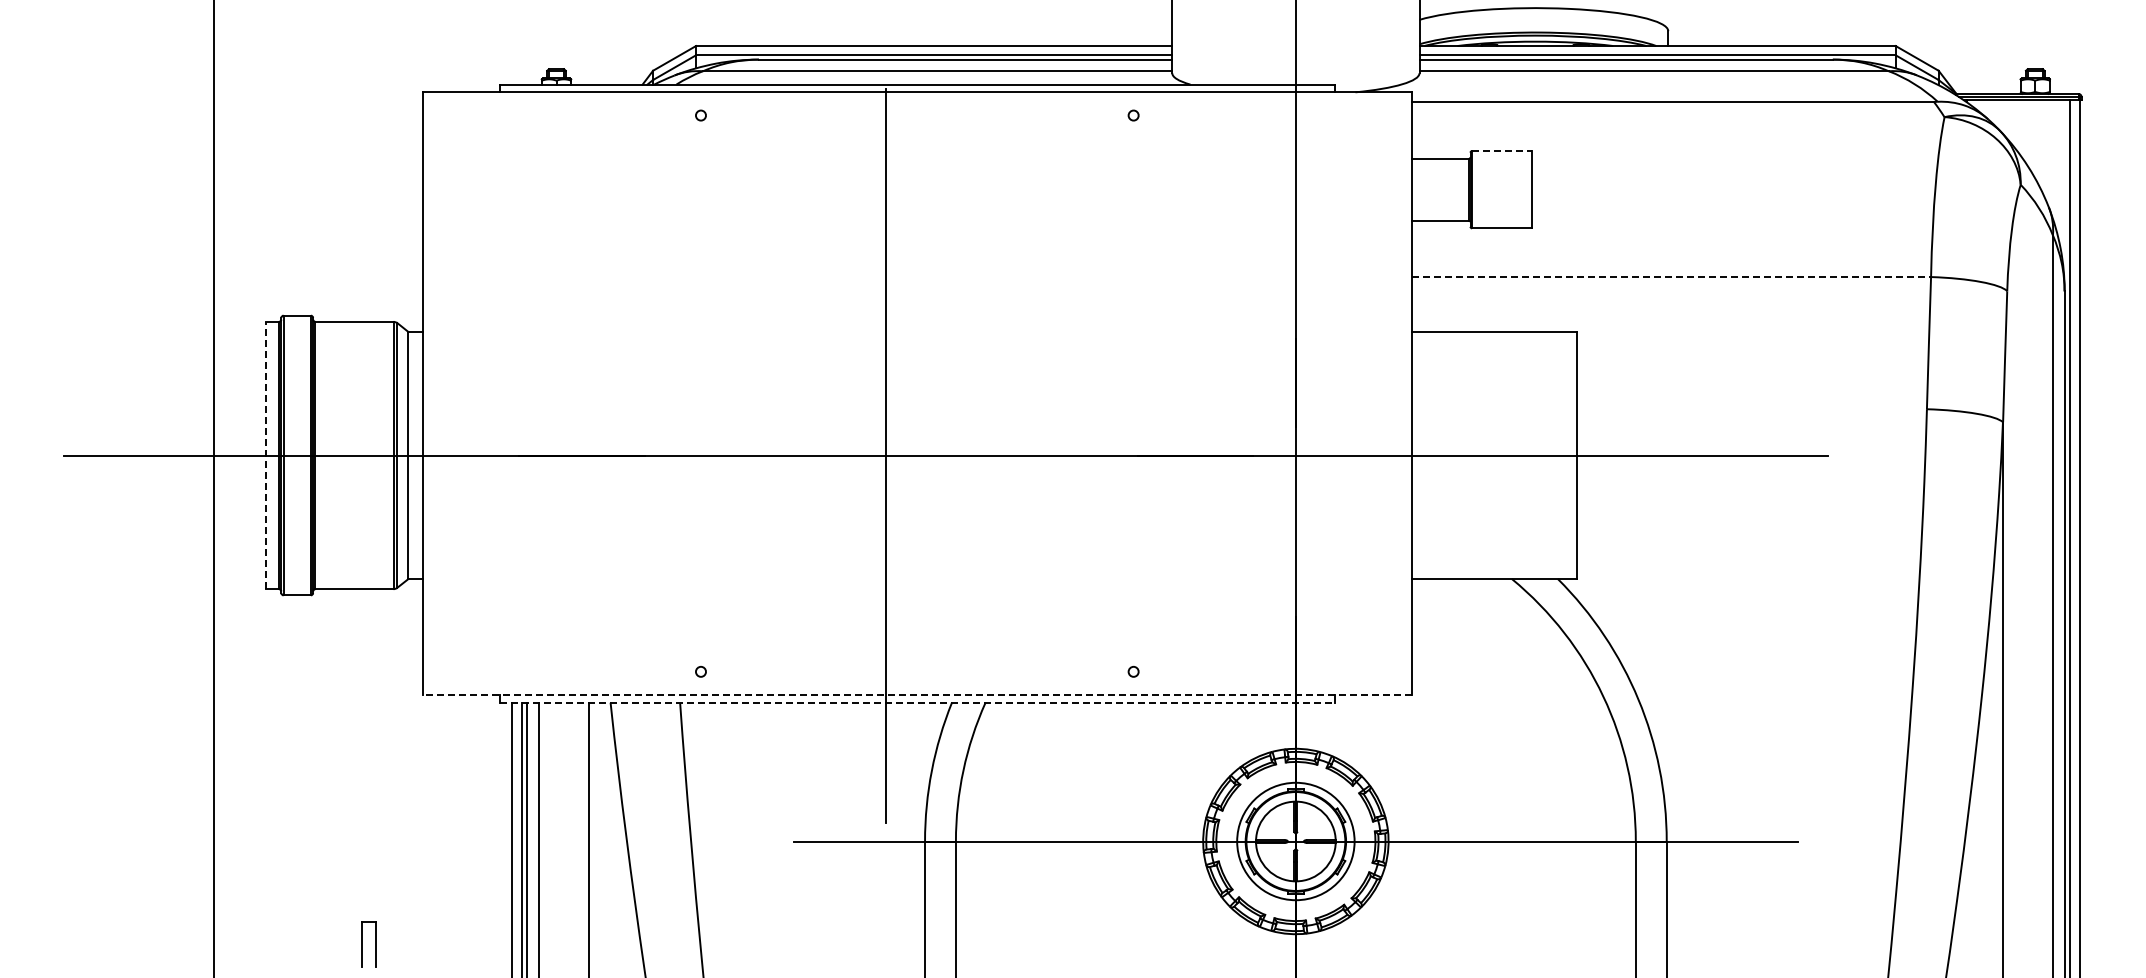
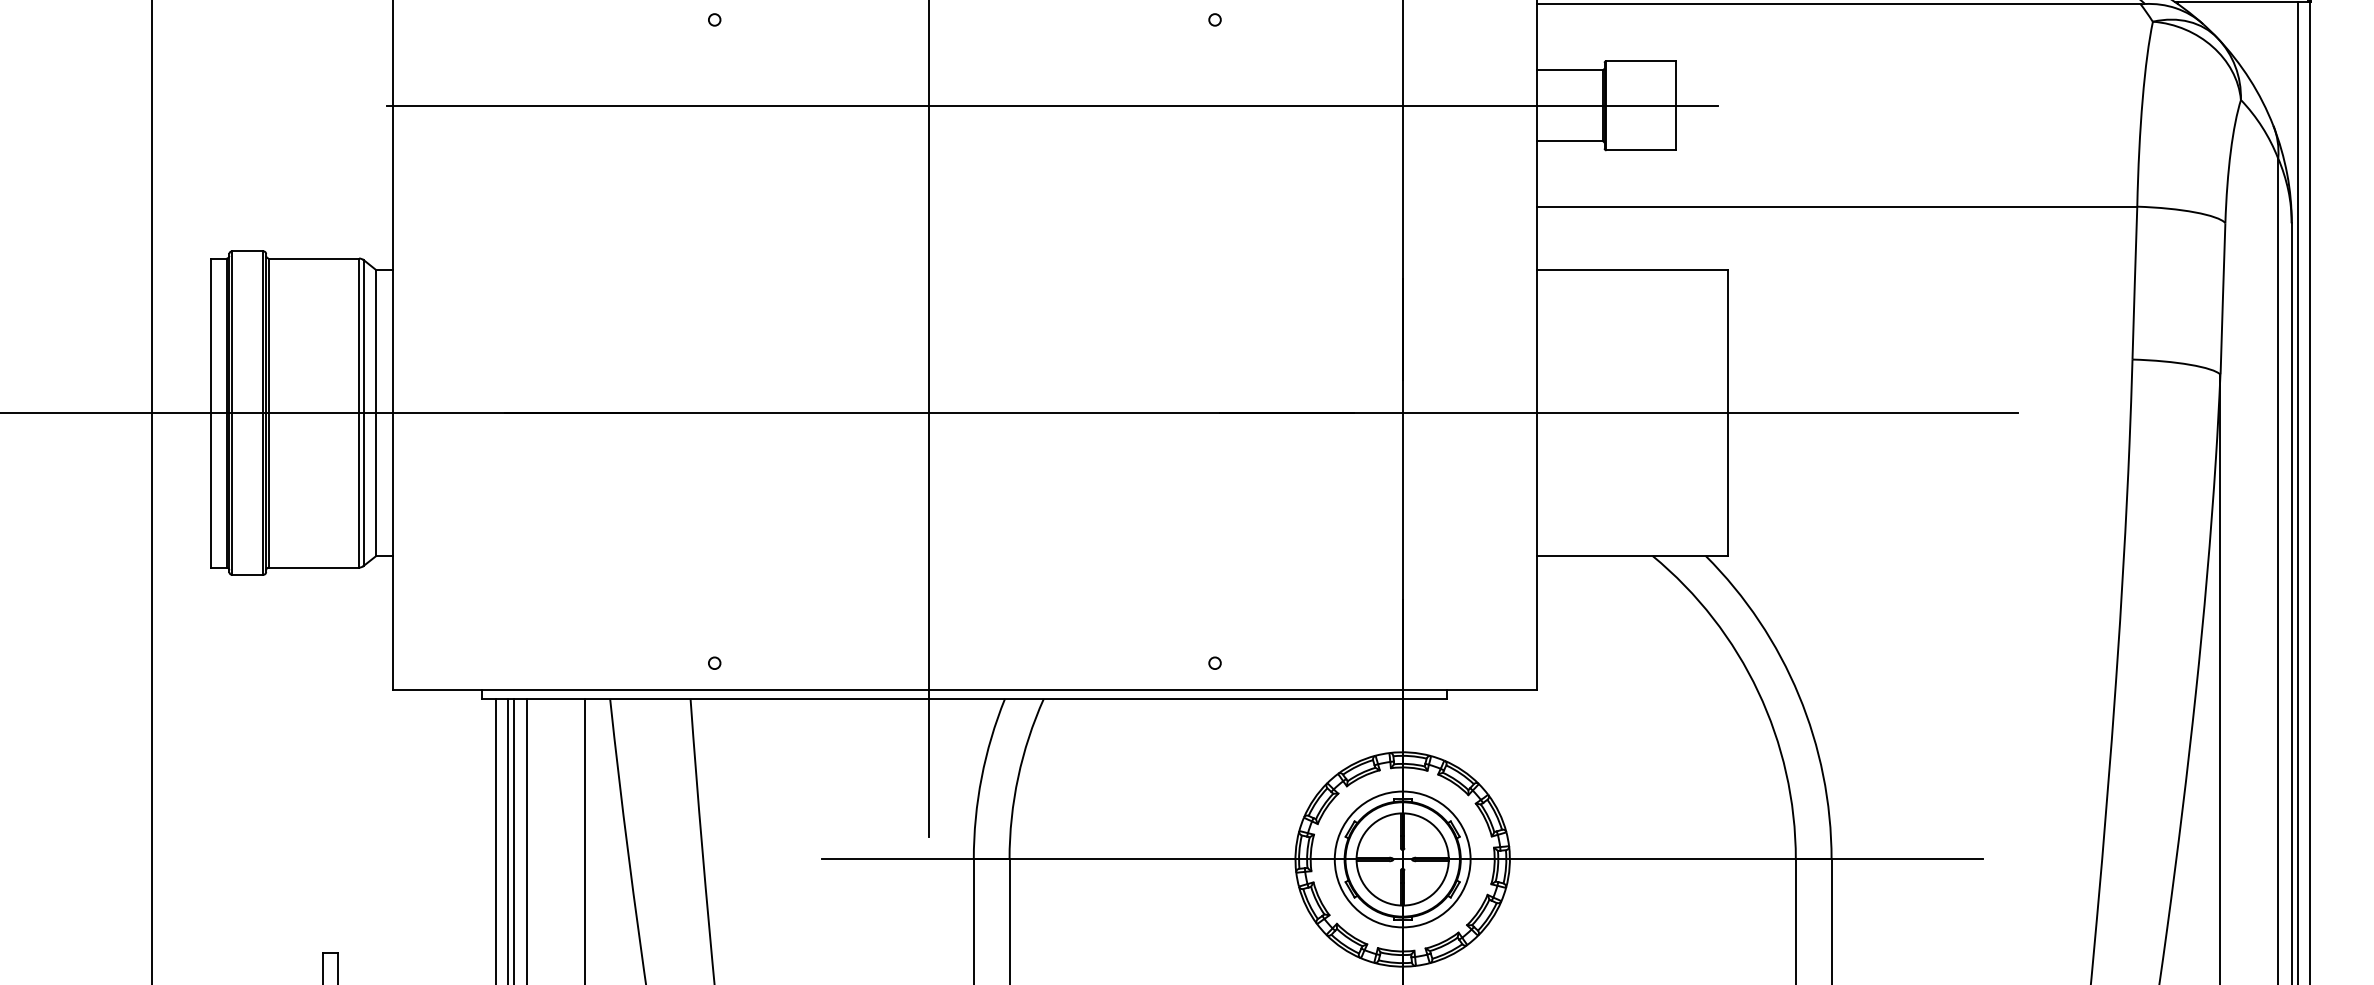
line: (1502, 151) -> (1641, 61), dashed -> solid
line: (992, 189) -> (1051, 105), added
line: (1671, 277) -> (1837, 207), dashed -> solid
line: (265, 455) -> (211, 413), dashed -> solid
line: (916, 695) -> (963, 690), dashed -> solid
line: (917, 702) -> (965, 698), dashed -> solid

